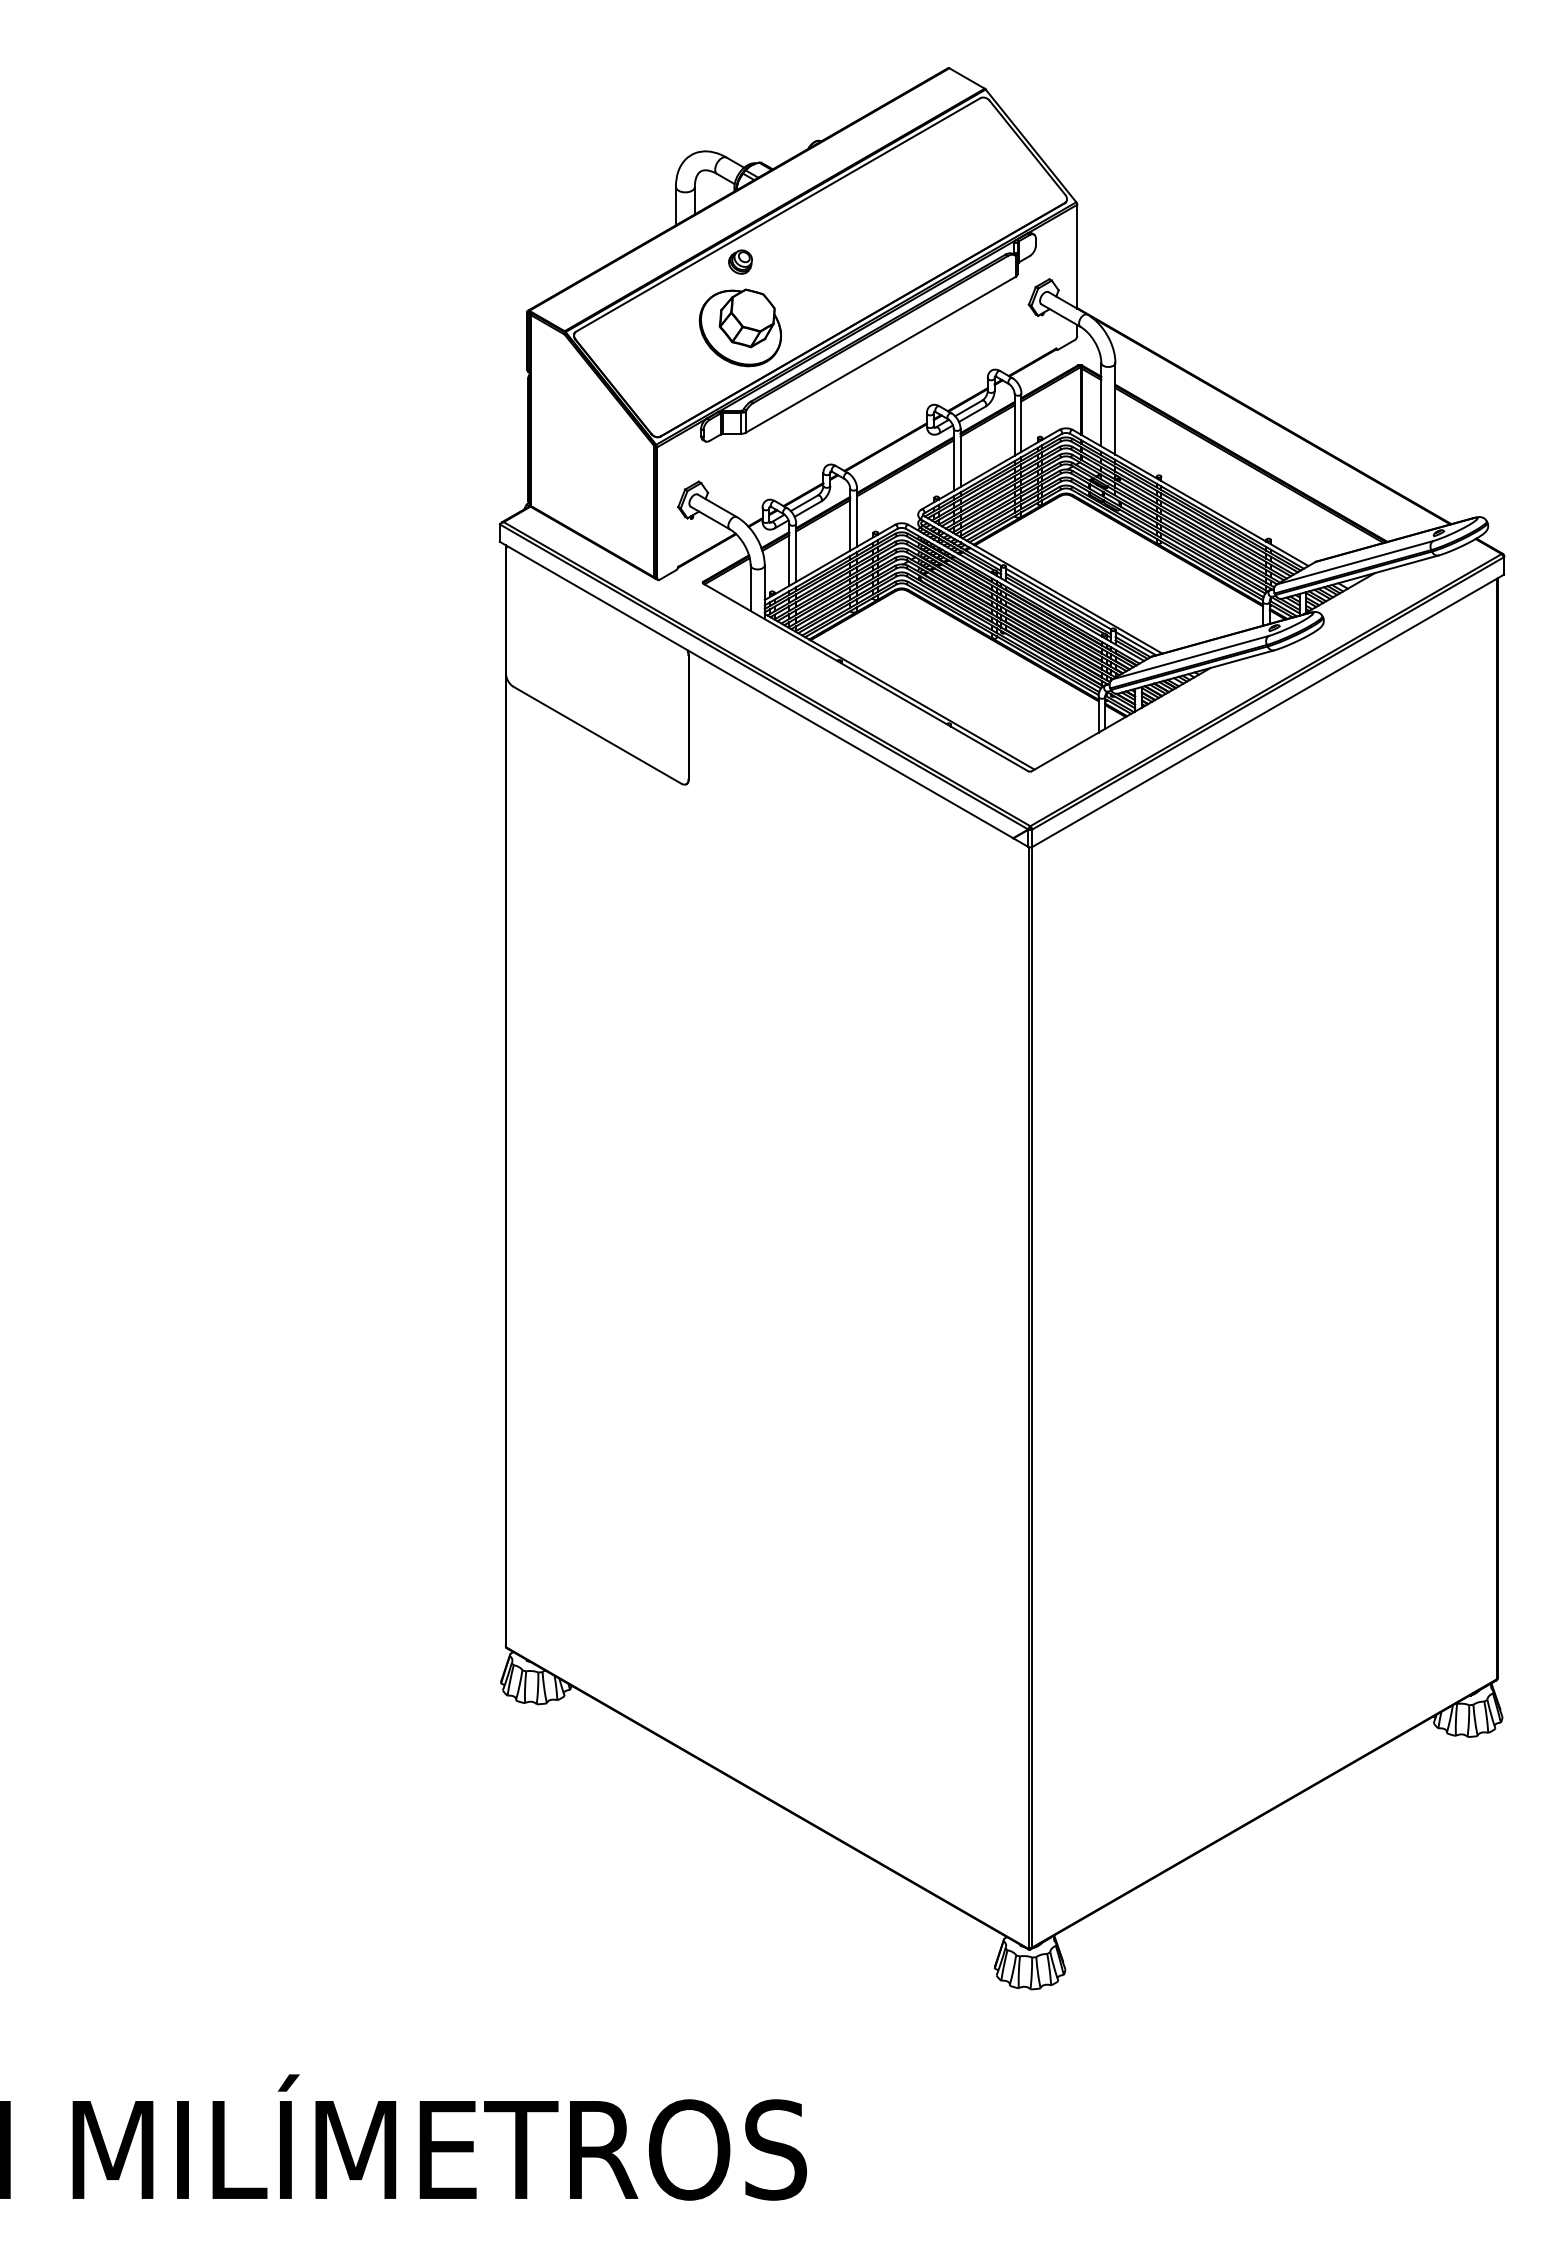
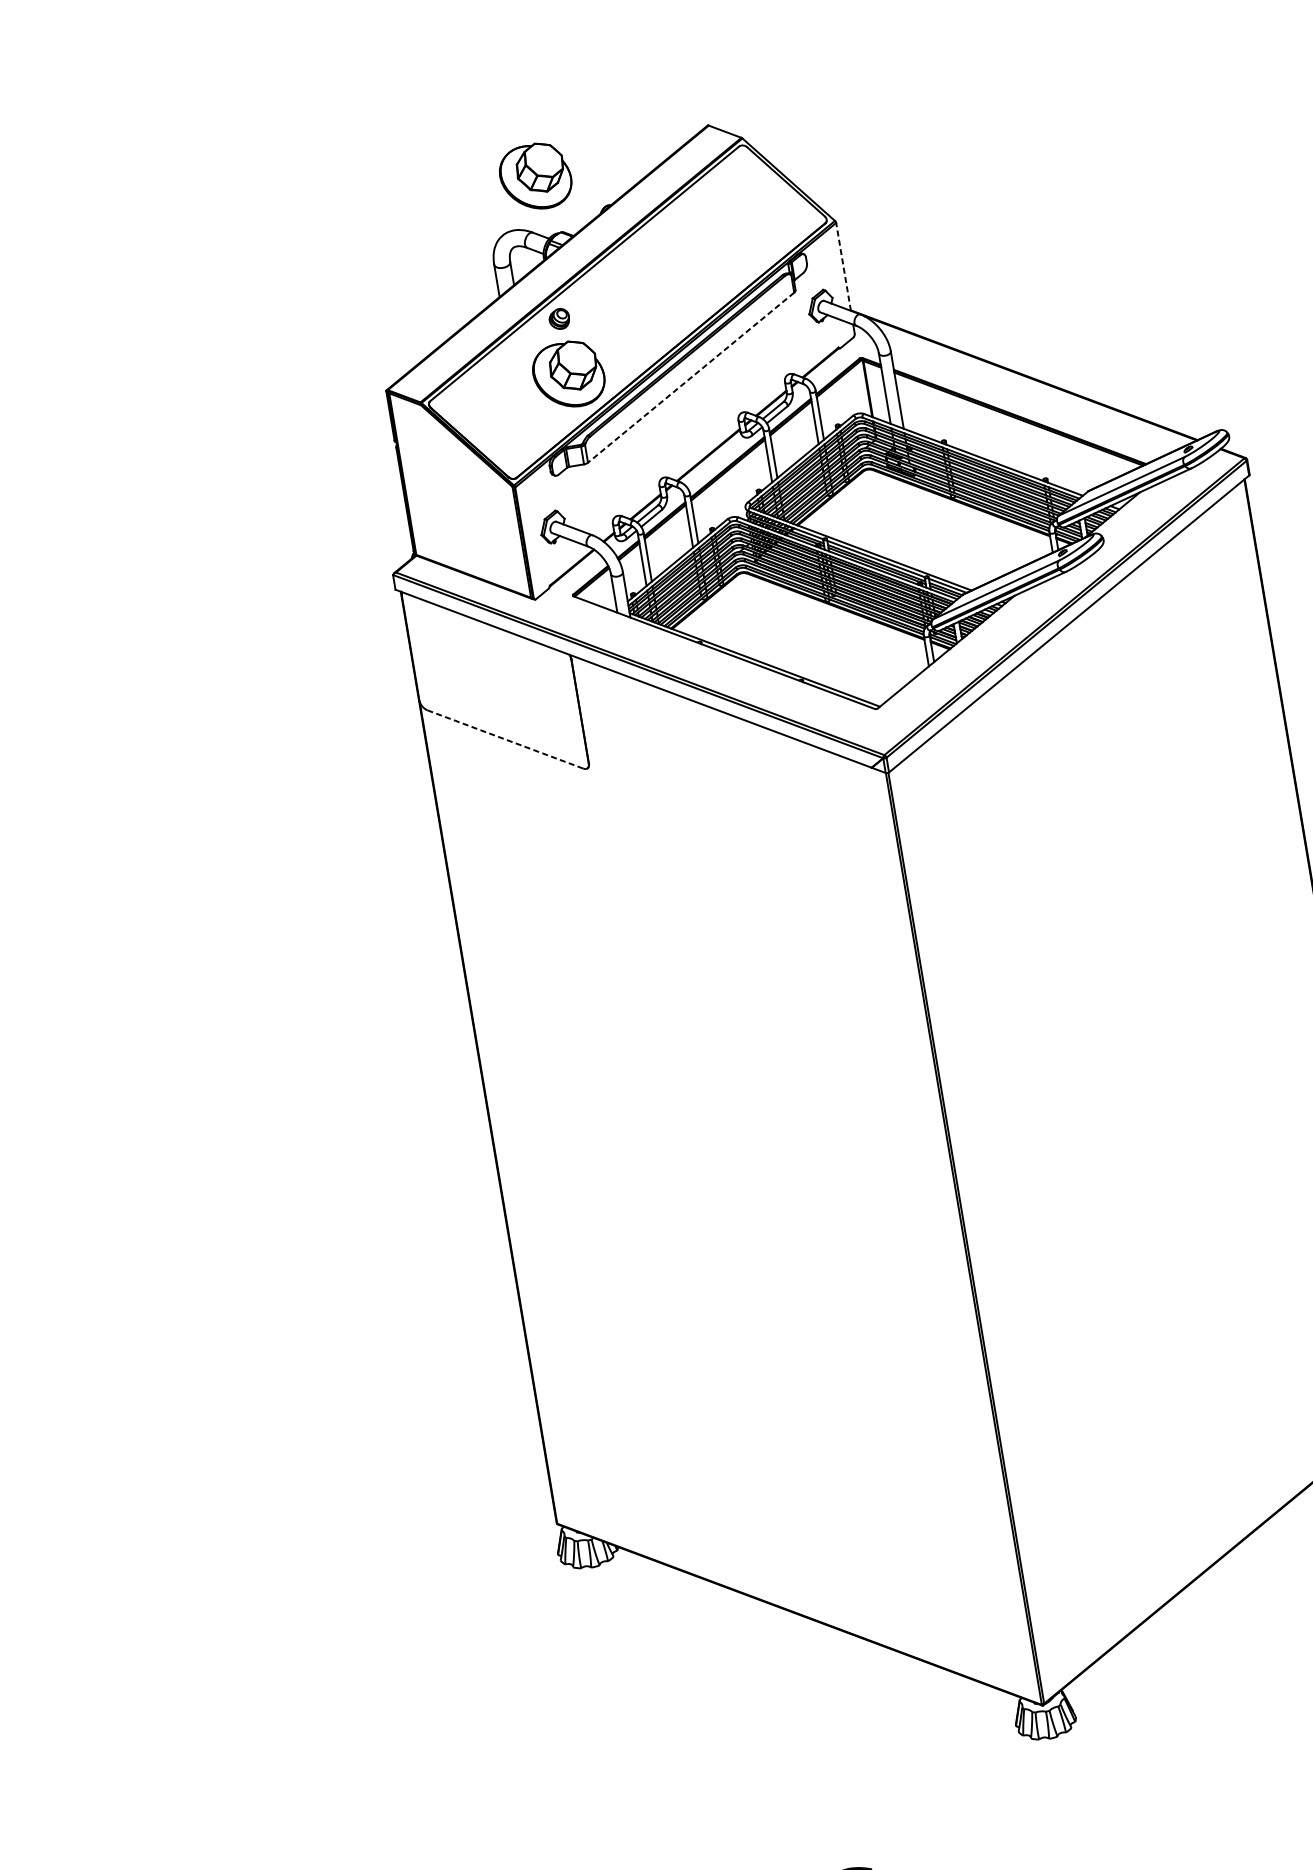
part: (740, 93) -> (535, 176), added
line: (1077, 256) -> (843, 266), solid -> dashed
line: (880, 354) -> (690, 377), solid -> dashed
line: (597, 735) -> (505, 739), solid -> dashed

